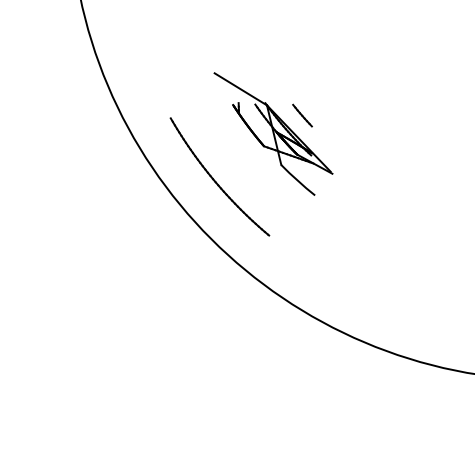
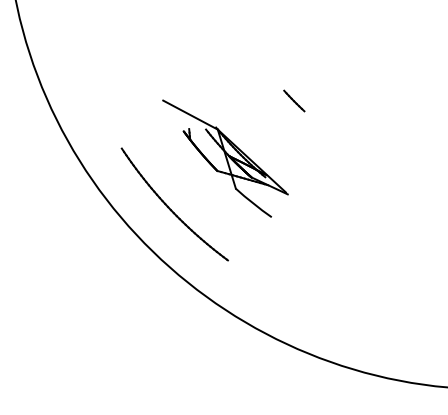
line: (302, 115) -> (294, 100), moved

